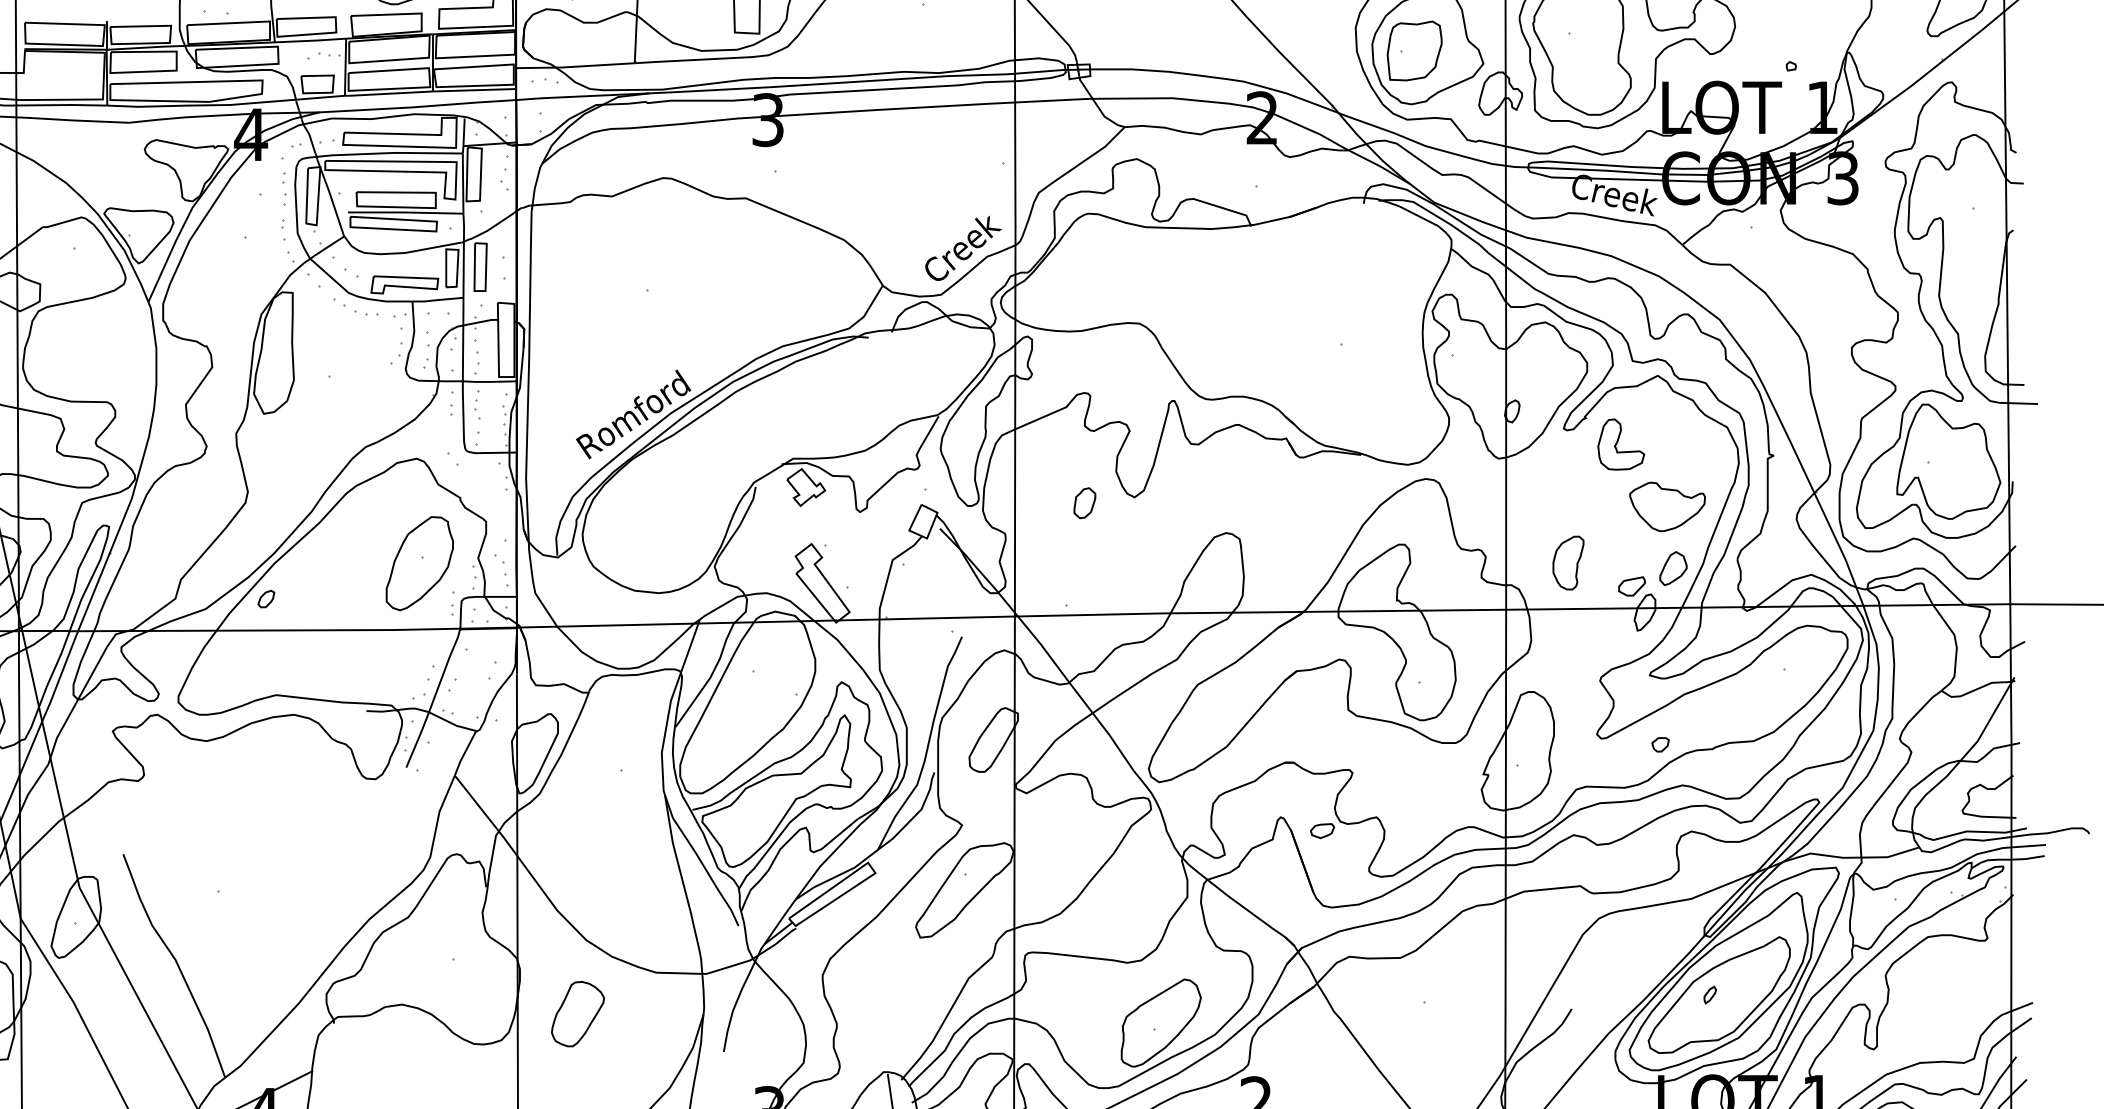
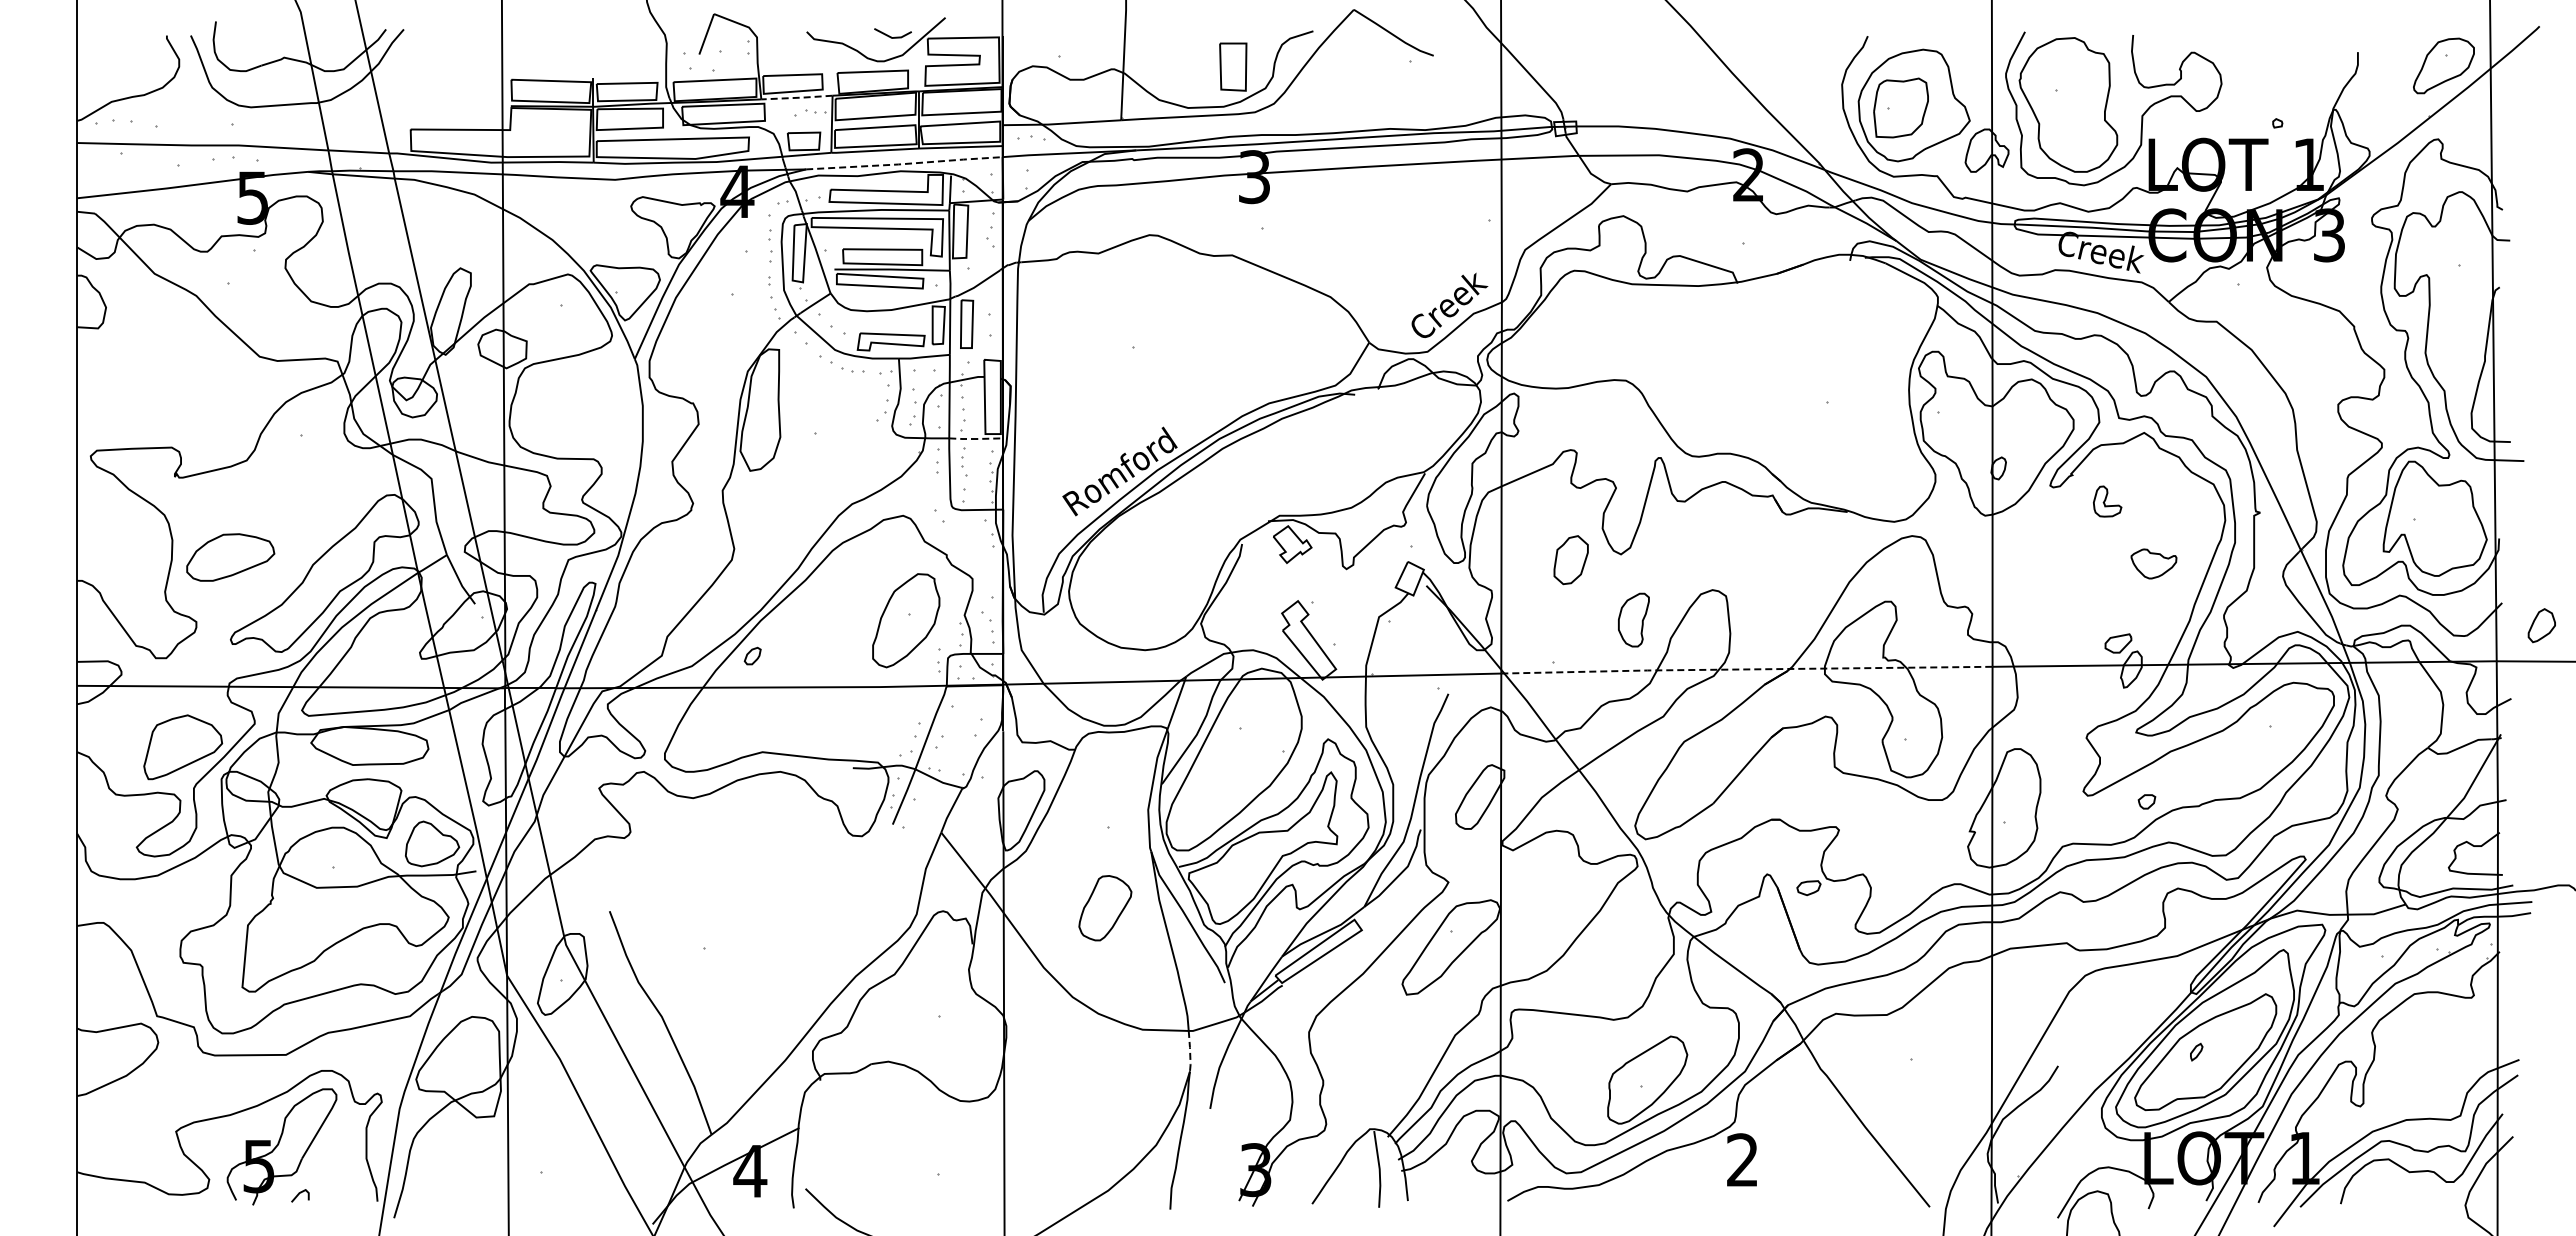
line: (310, 40) -> (796, 97), solid -> dashed
line: (419, 106) -> (905, 163), solid -> dashed
line: (490, 381) -> (976, 438), solid -> dashed
part: (1621, 444) -> (2107, 501), size x0.6
part: (1085, 503) -> (1571, 560), size x1.6
part: (1667, 506) -> (2153, 563), size x0.6
part: (1568, 562) -> (1633, 619), moved
part: (1673, 568) -> (2541, 625), moved
line: (1260, 612) -> (1746, 669), solid -> dashed
line: (704, 994) -> (1190, 1051), solid -> dashed
part: (578, 1014) -> (1105, 908), moved

